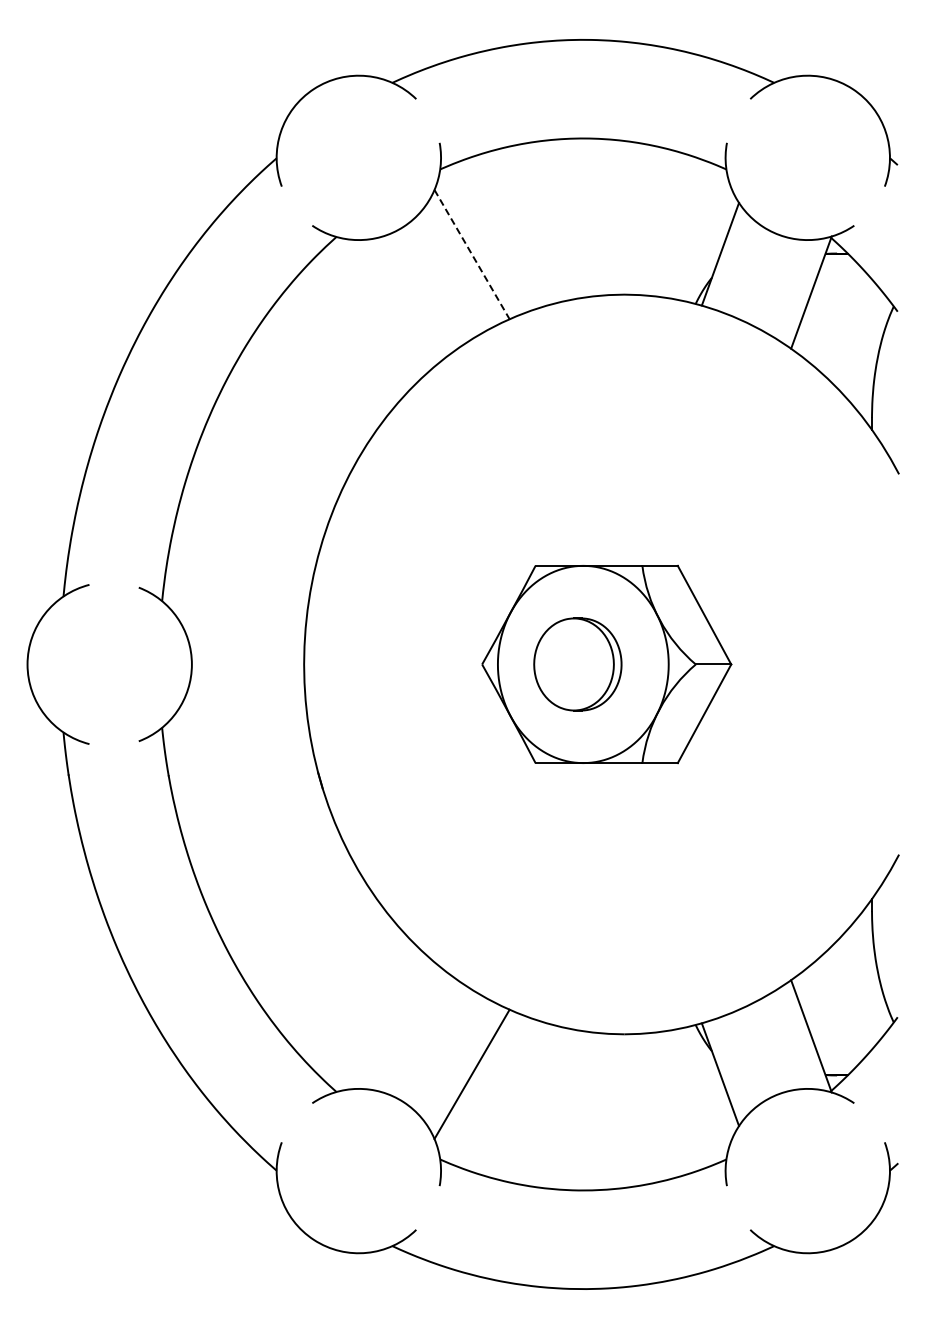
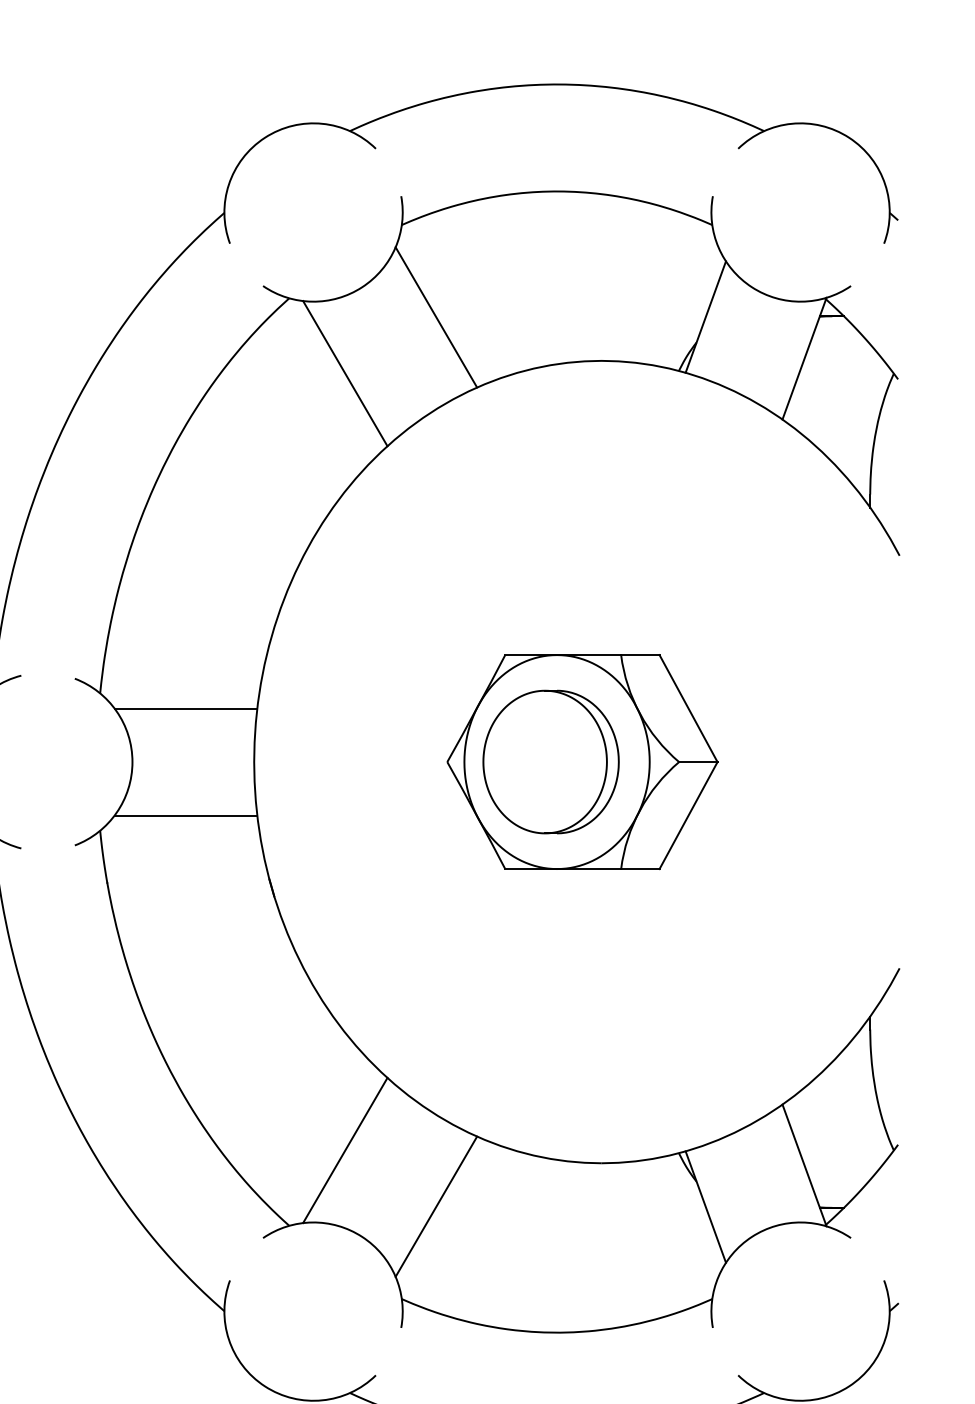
line: (472, 254) -> (436, 317), dashed -> solid
line: (387, 306) -> (344, 373), added
line: (240, 615) -> (185, 708), added
part: (577, 664) -> (550, 762), size x1.43
line: (240, 713) -> (185, 815), added
line: (387, 1022) -> (344, 1150), added

